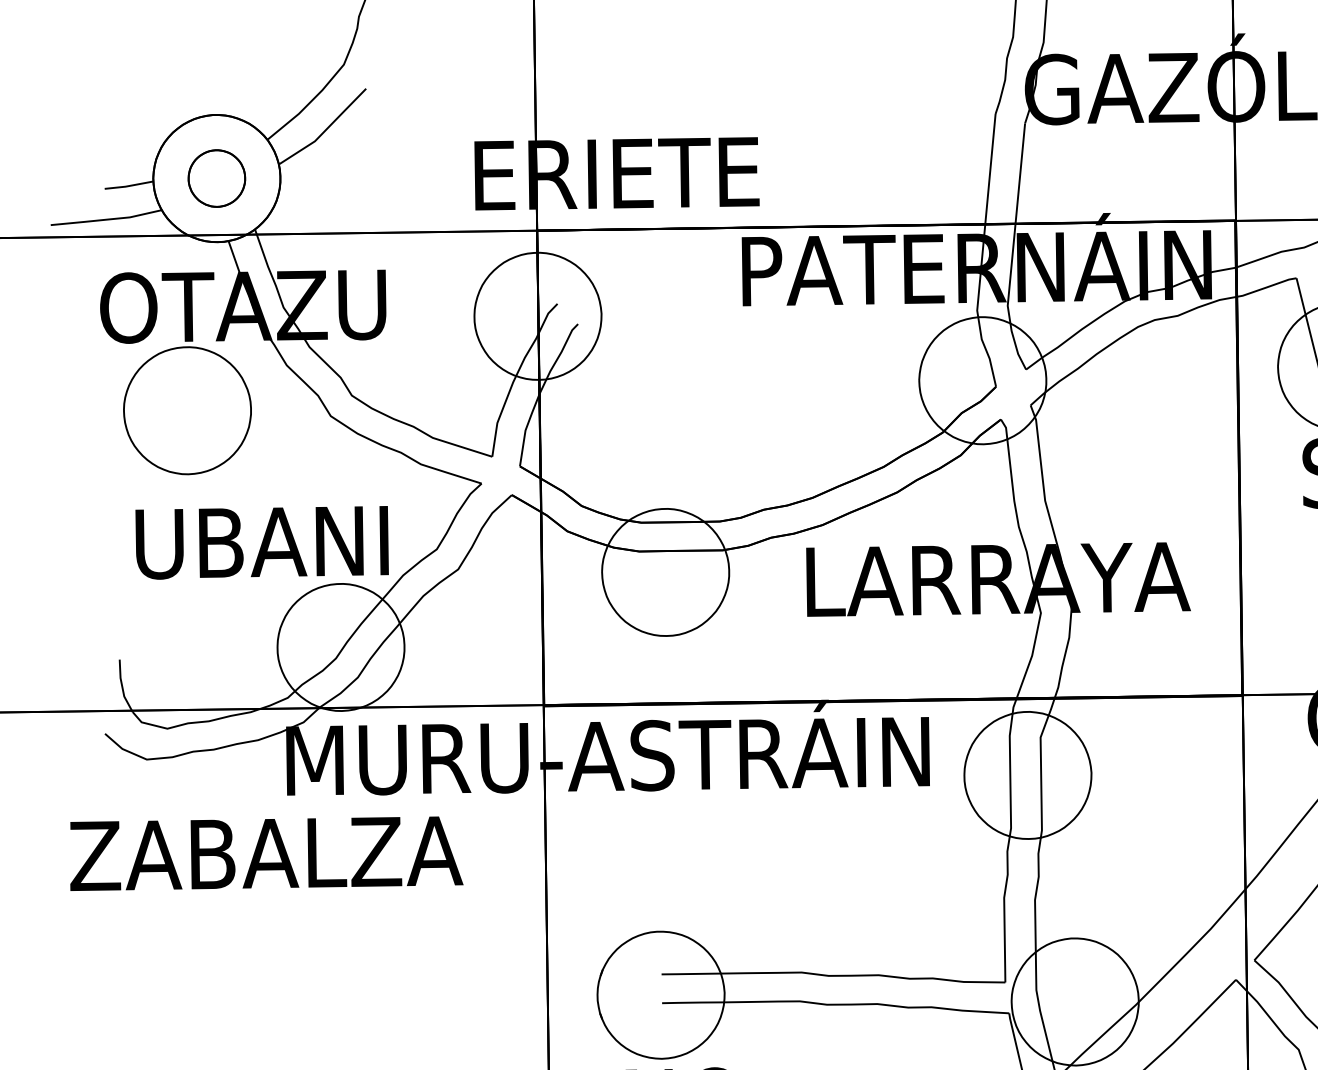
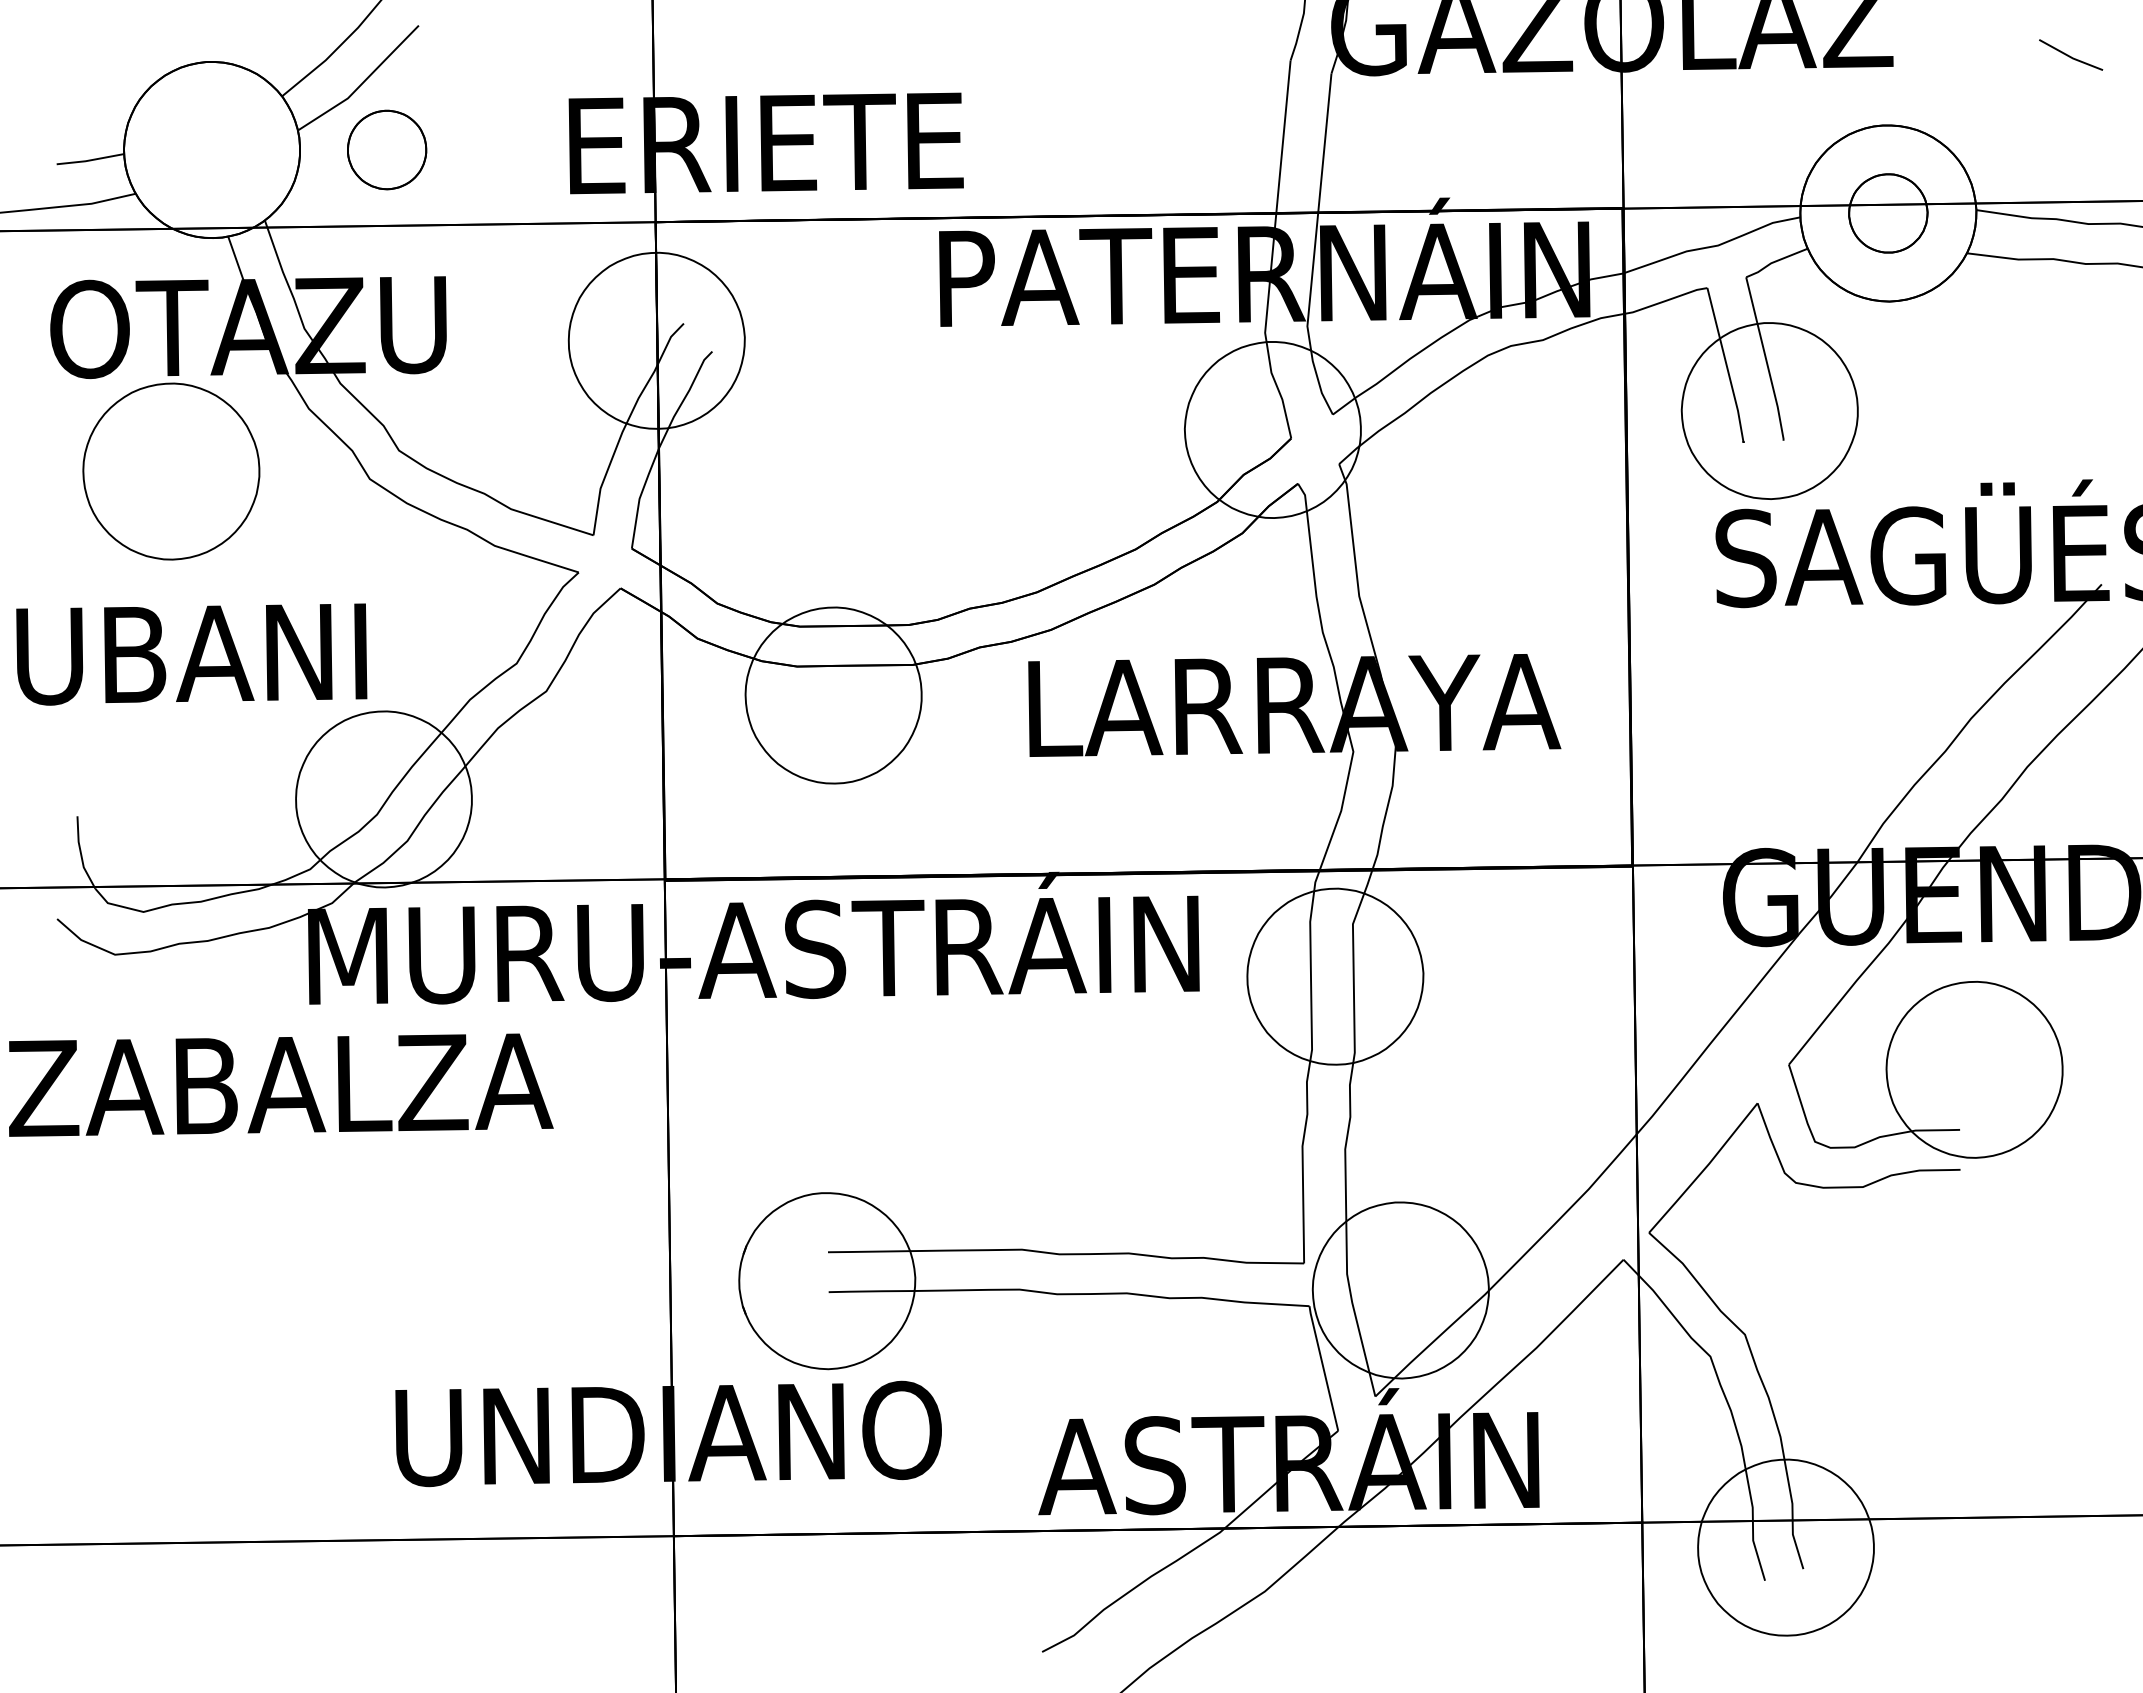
part: (217, 178) -> (387, 149), moved
text: (261, 542) -> (191, 654), moved

